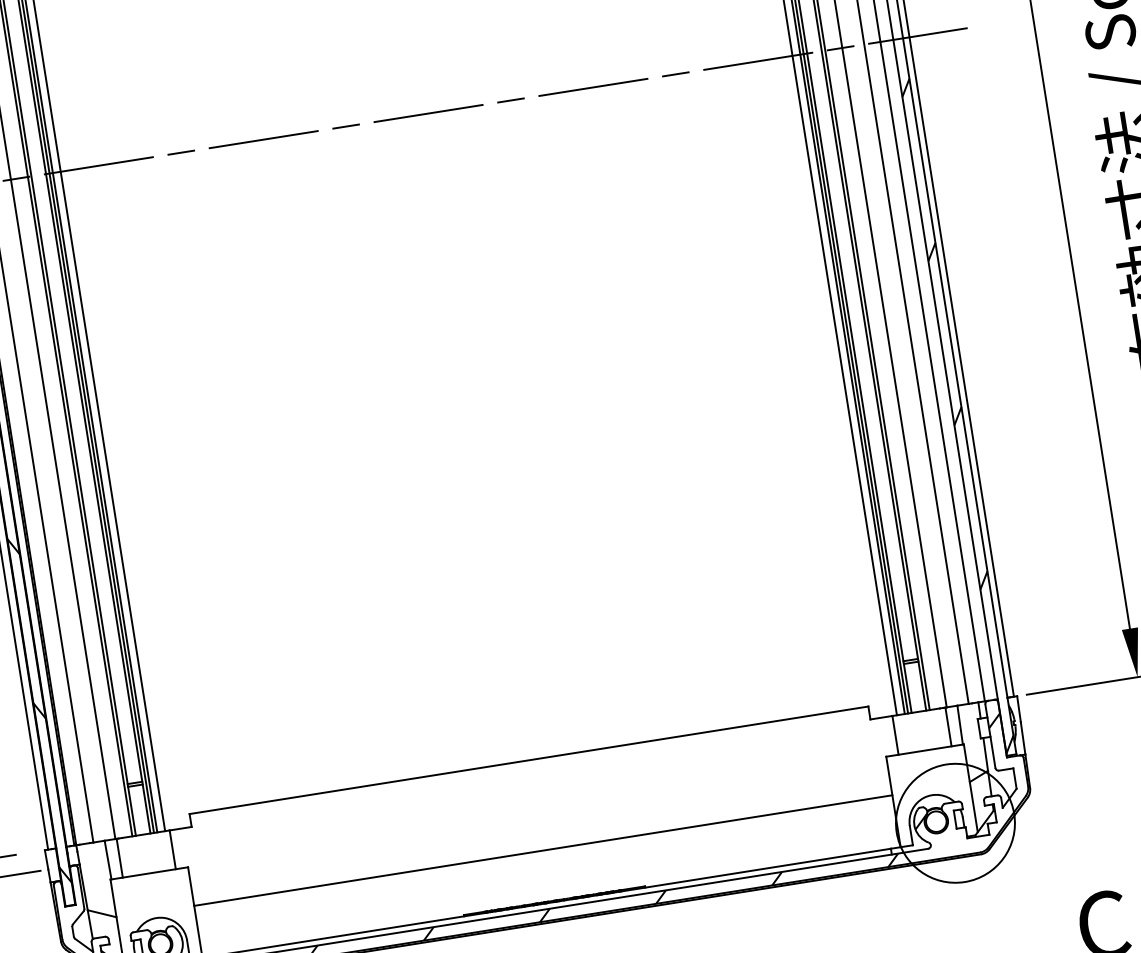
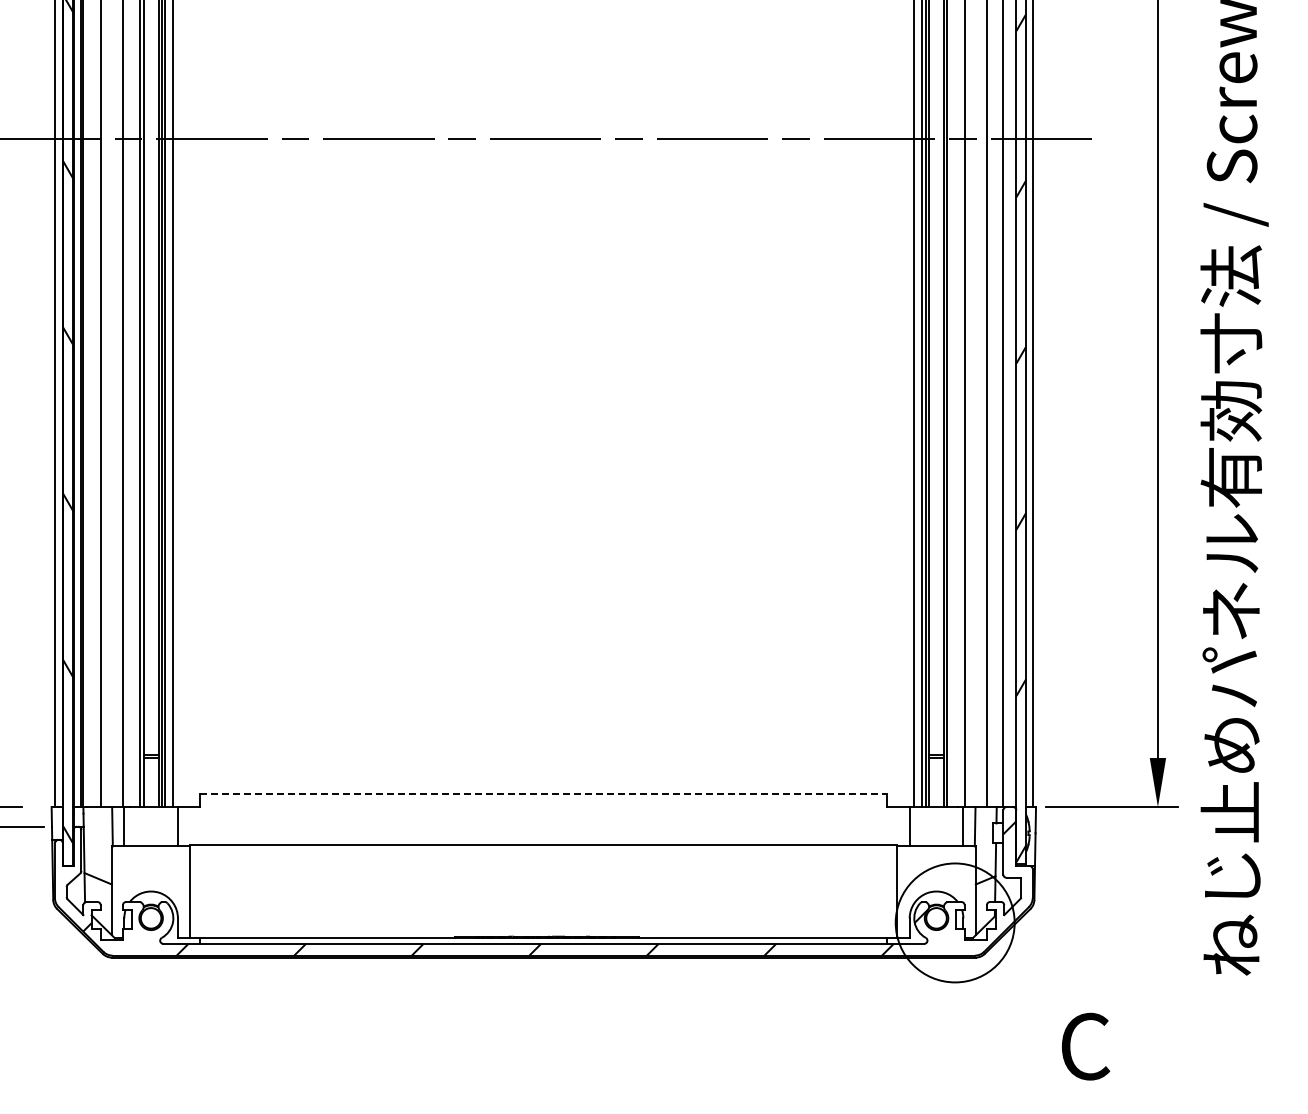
line: (528, 760) -> (543, 794), solid -> dashed
line: (542, 850) -> (543, 845), moved

